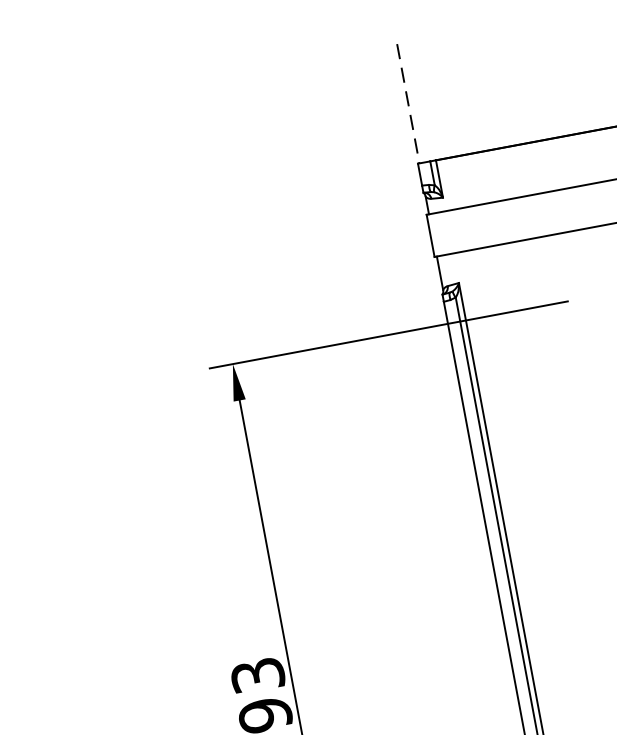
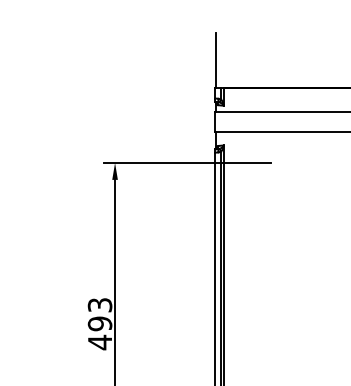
line: (409, 103) -> (216, 60), dashed -> solid

